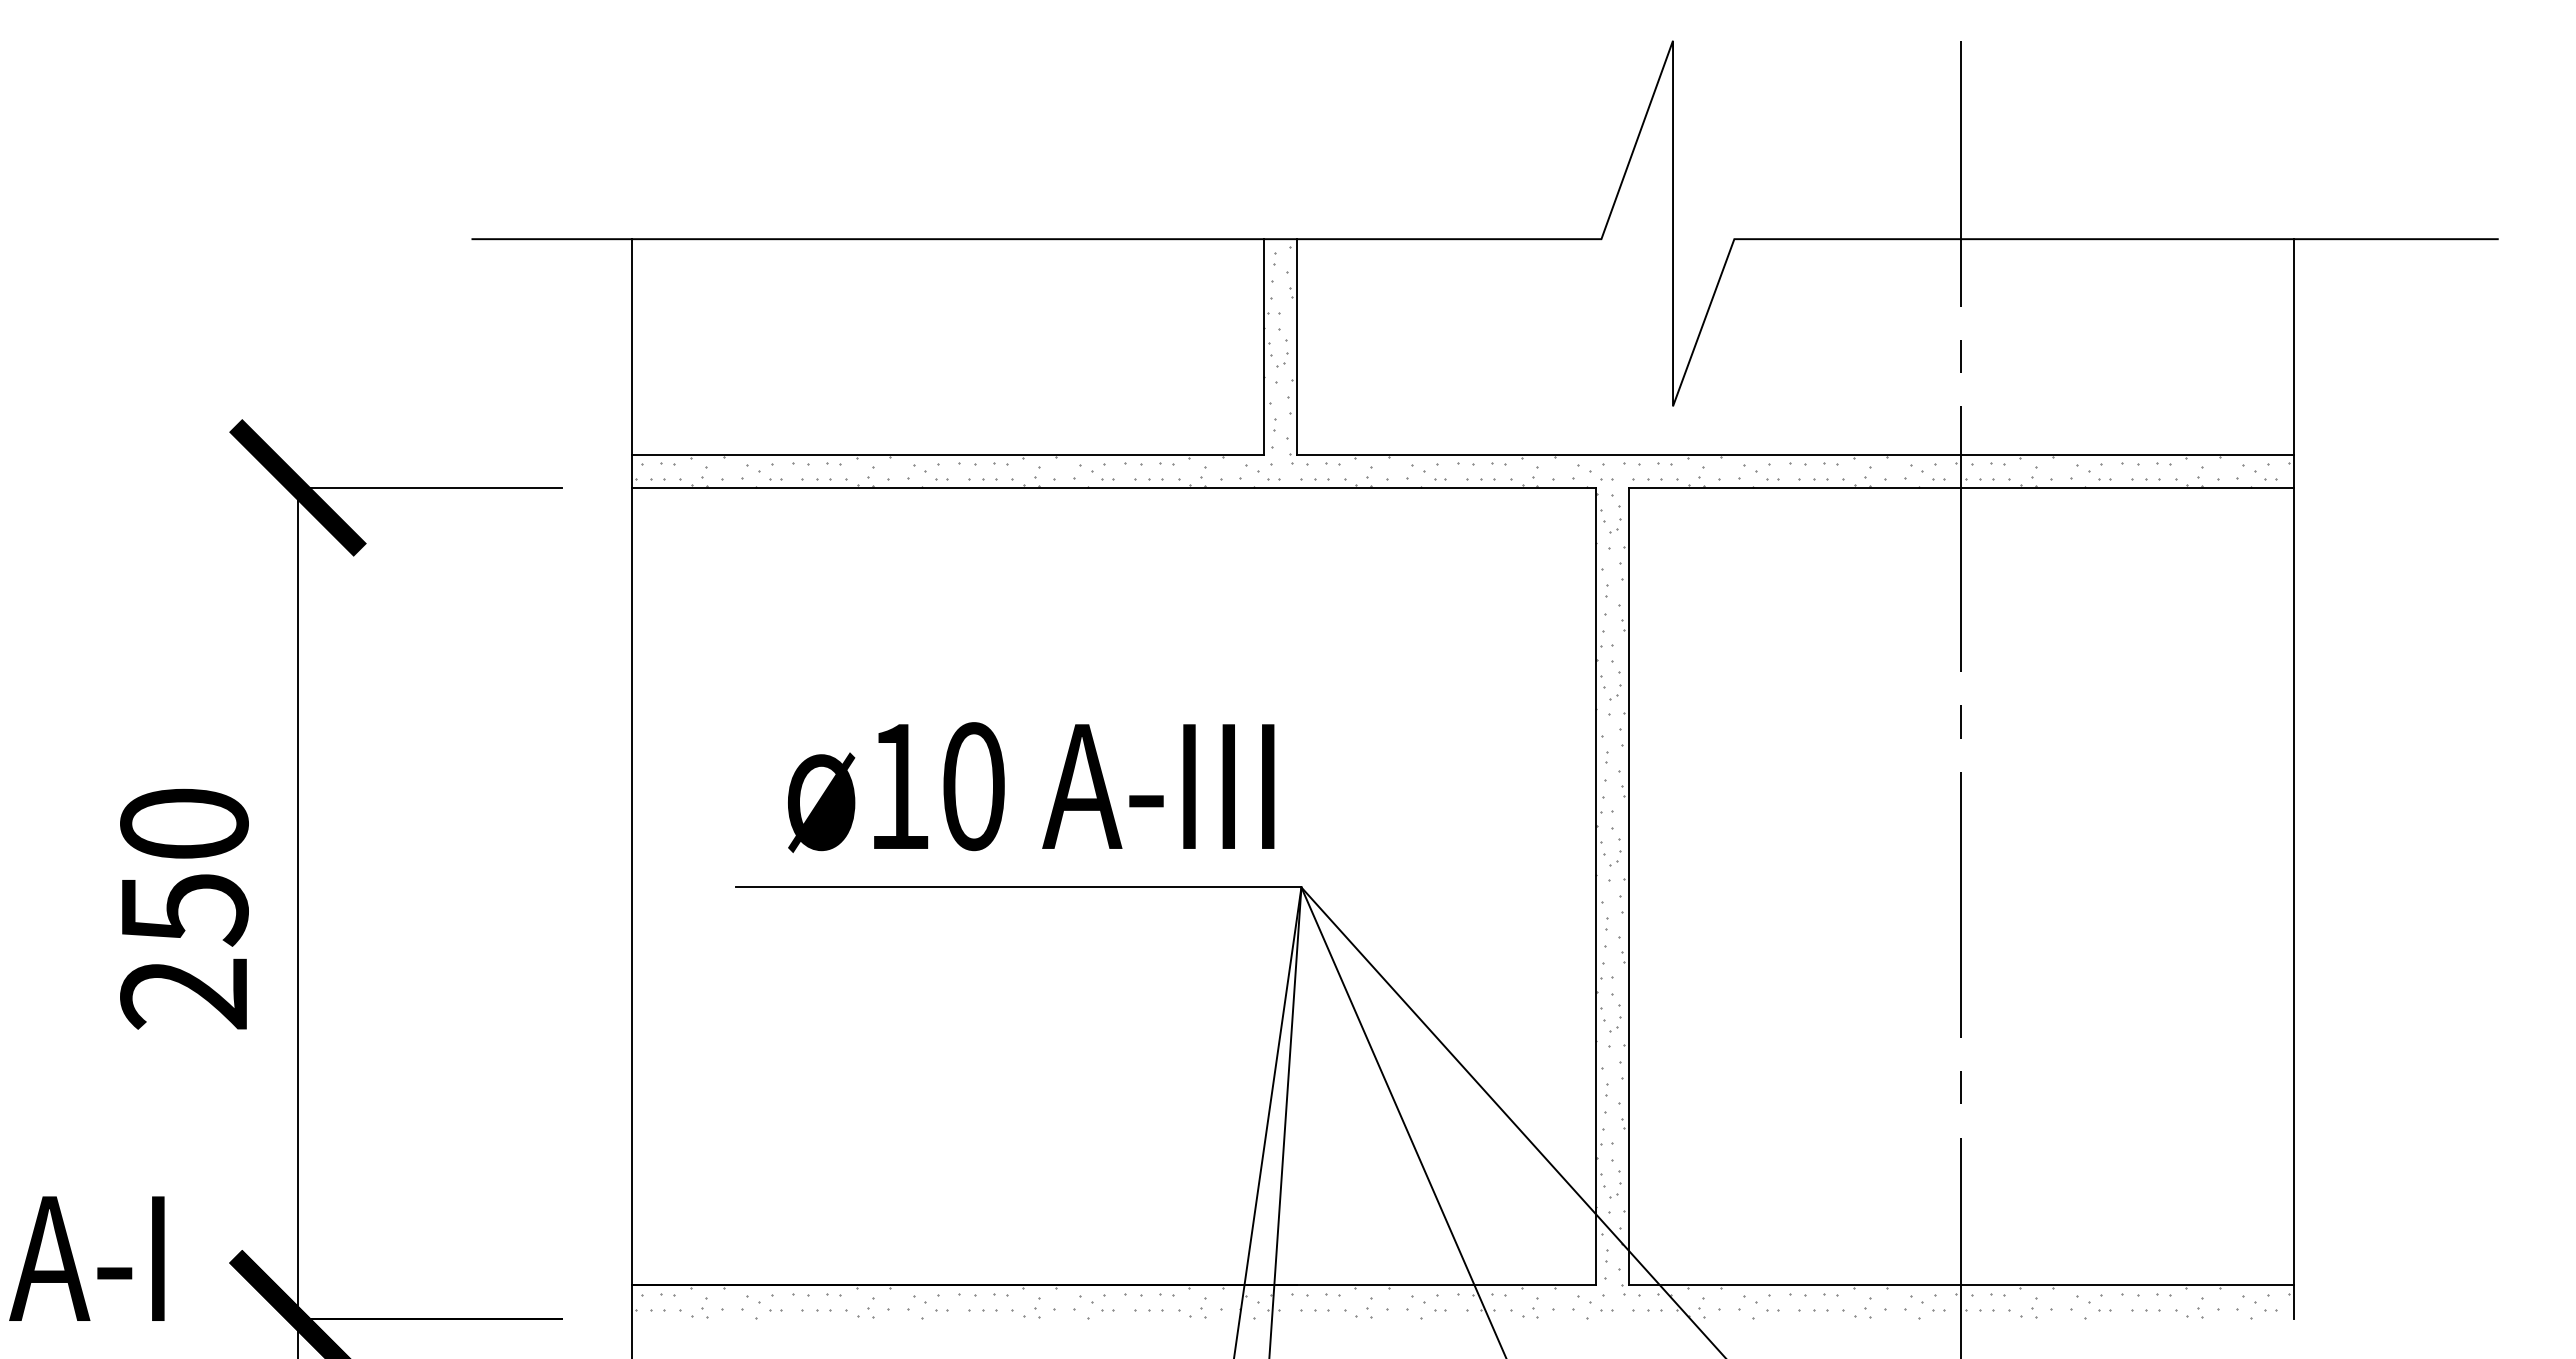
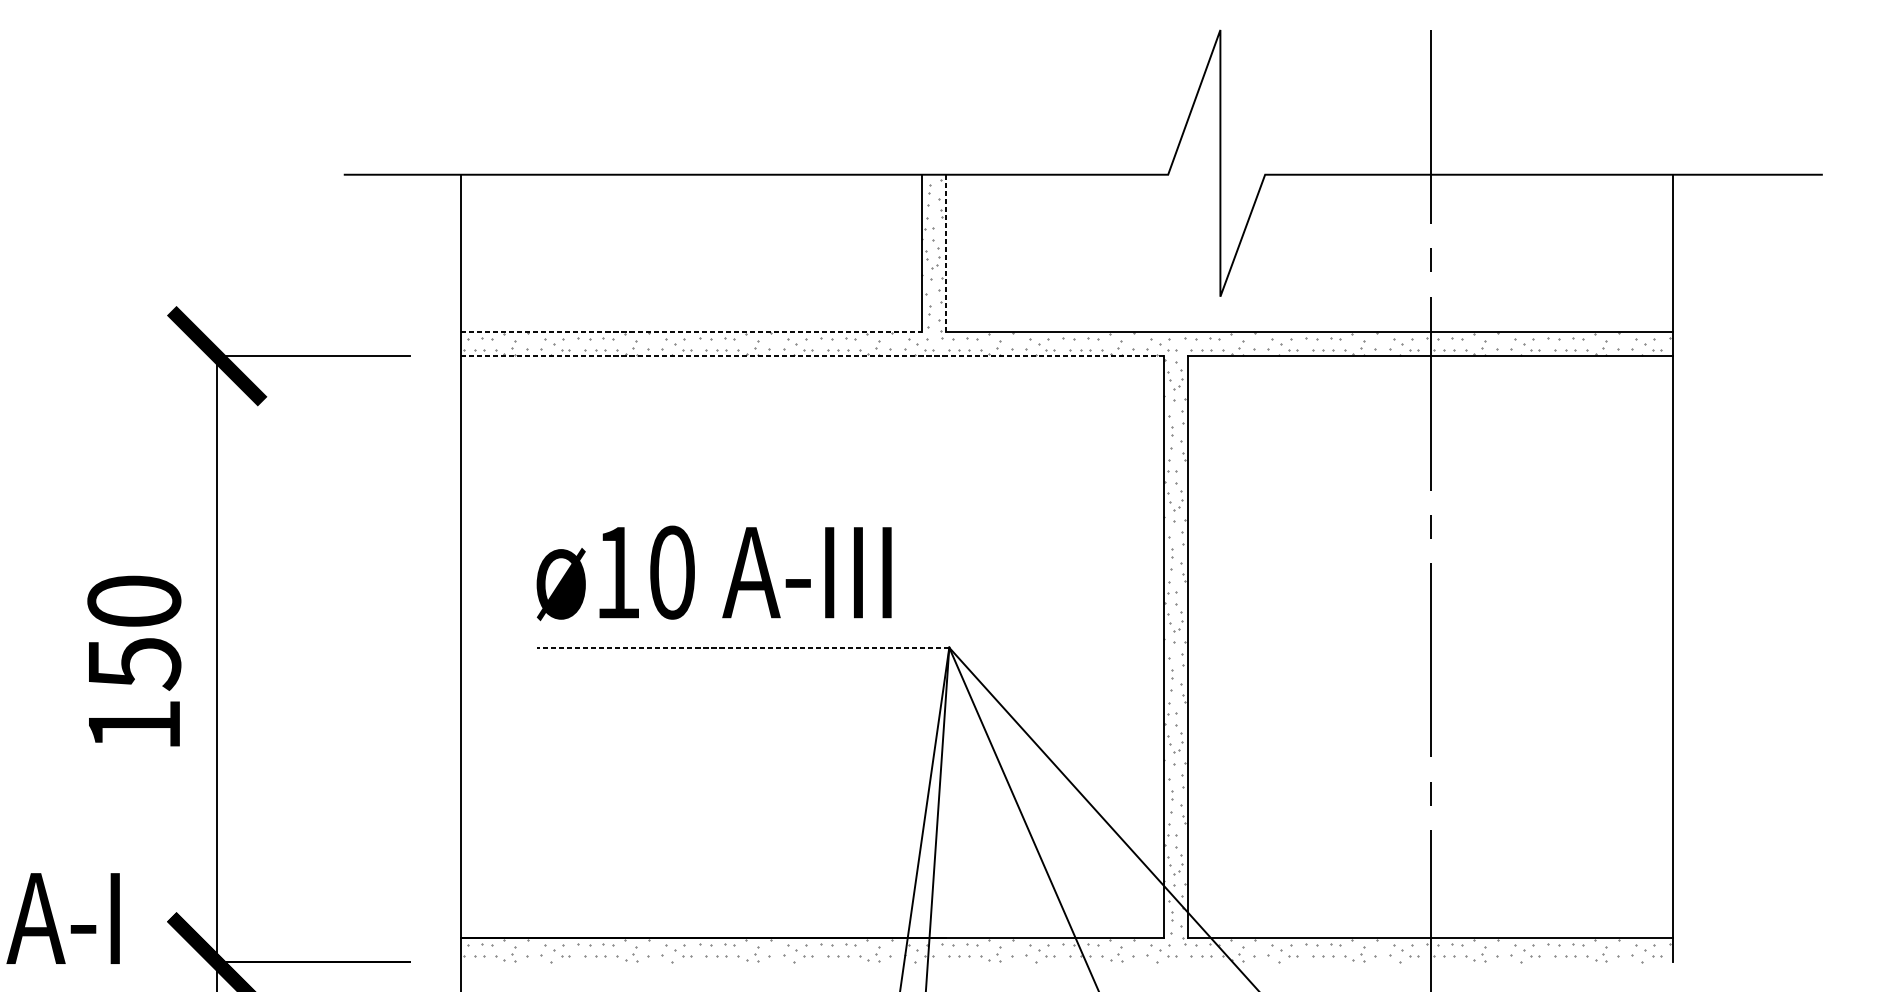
line: (1296, 346) -> (945, 253), solid -> dashed
line: (947, 454) -> (691, 331), solid -> dashed
line: (1113, 487) -> (812, 355), solid -> dashed
text: (1031, 787) -> (714, 573), moved
line: (1018, 887) -> (742, 647), solid -> dashed
text: (183, 993) -> (133, 725), 250 -> 150

